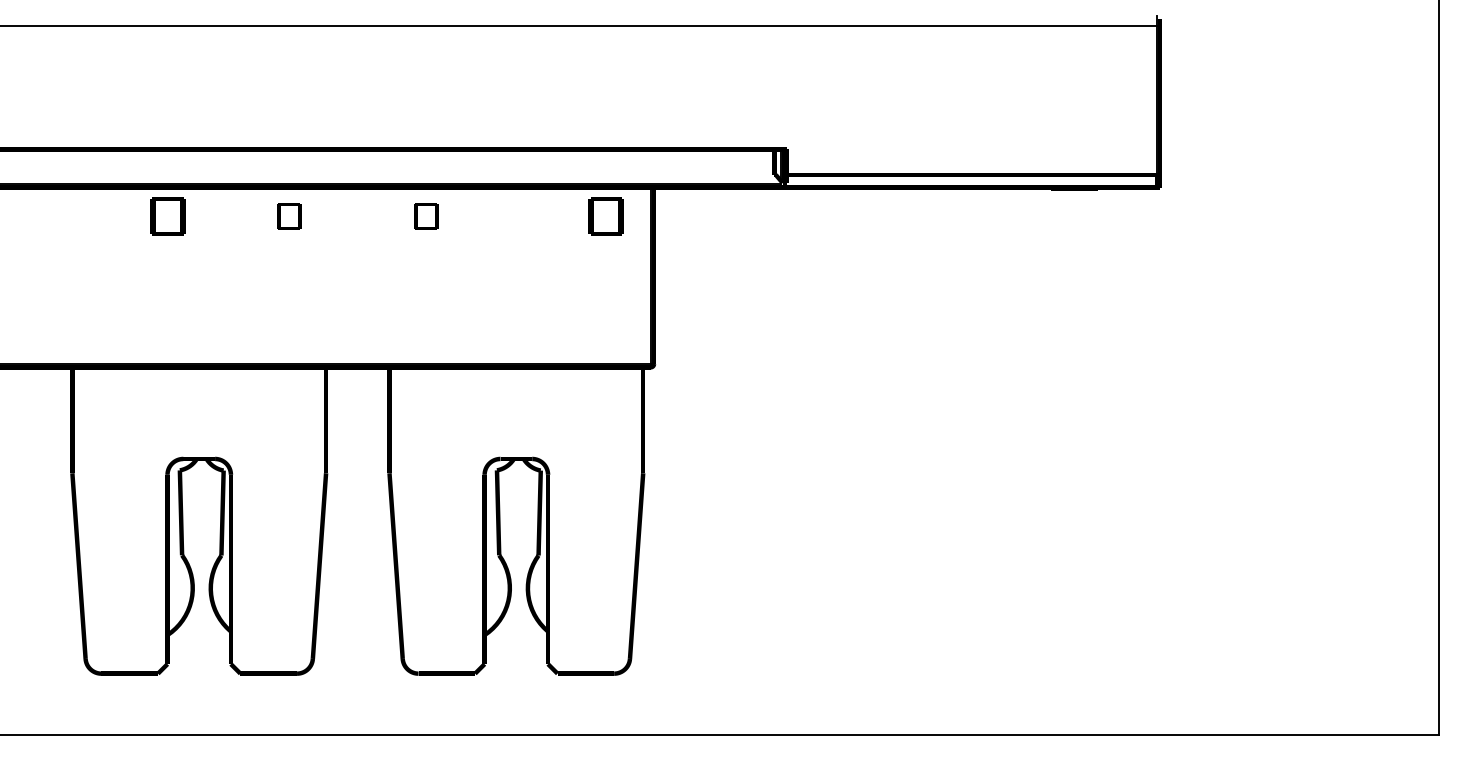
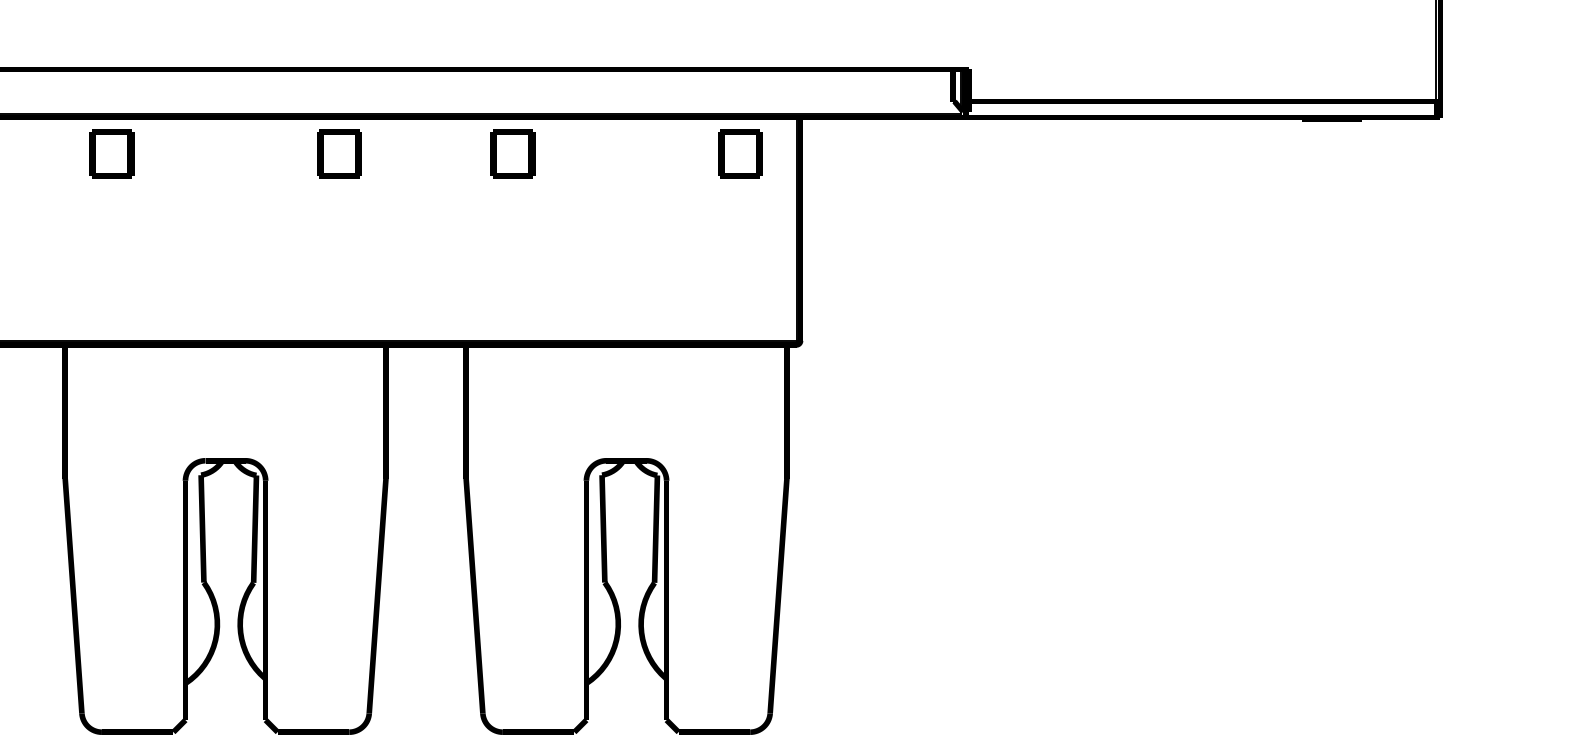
part: (167, 216) -> (110, 154), moved
part: (288, 216) -> (338, 154), size x1.43
part: (425, 216) -> (511, 154), size x1.43

